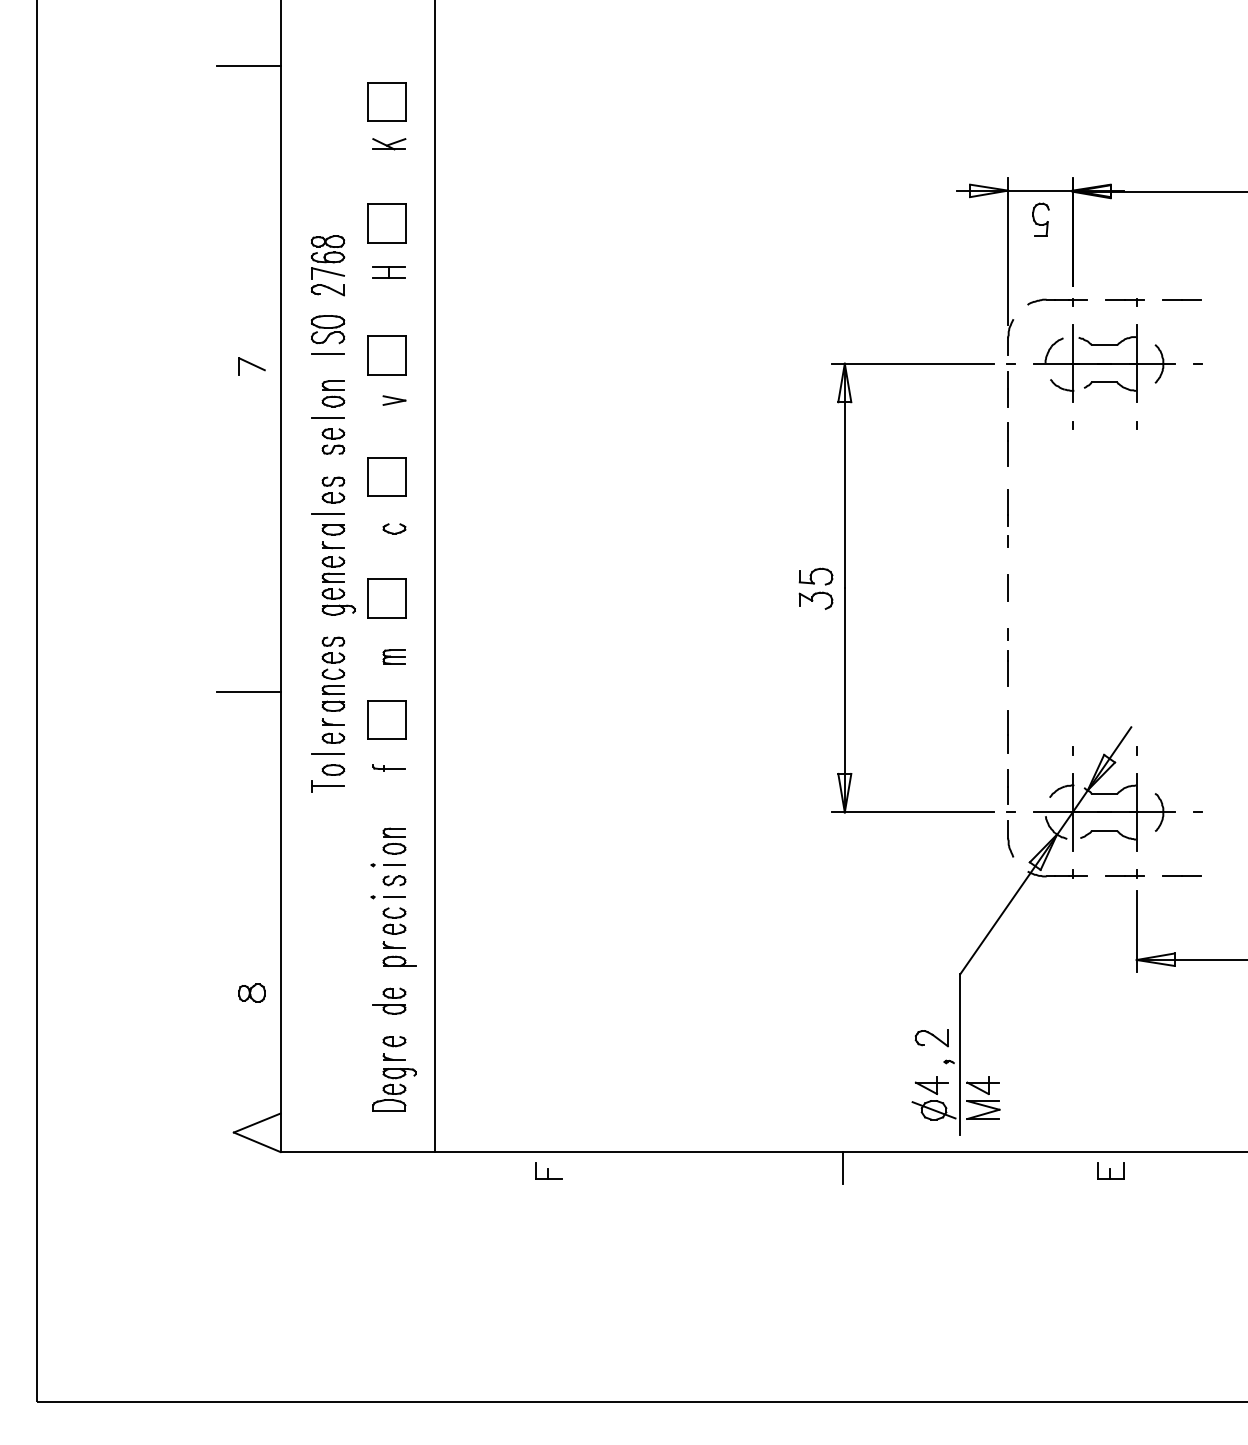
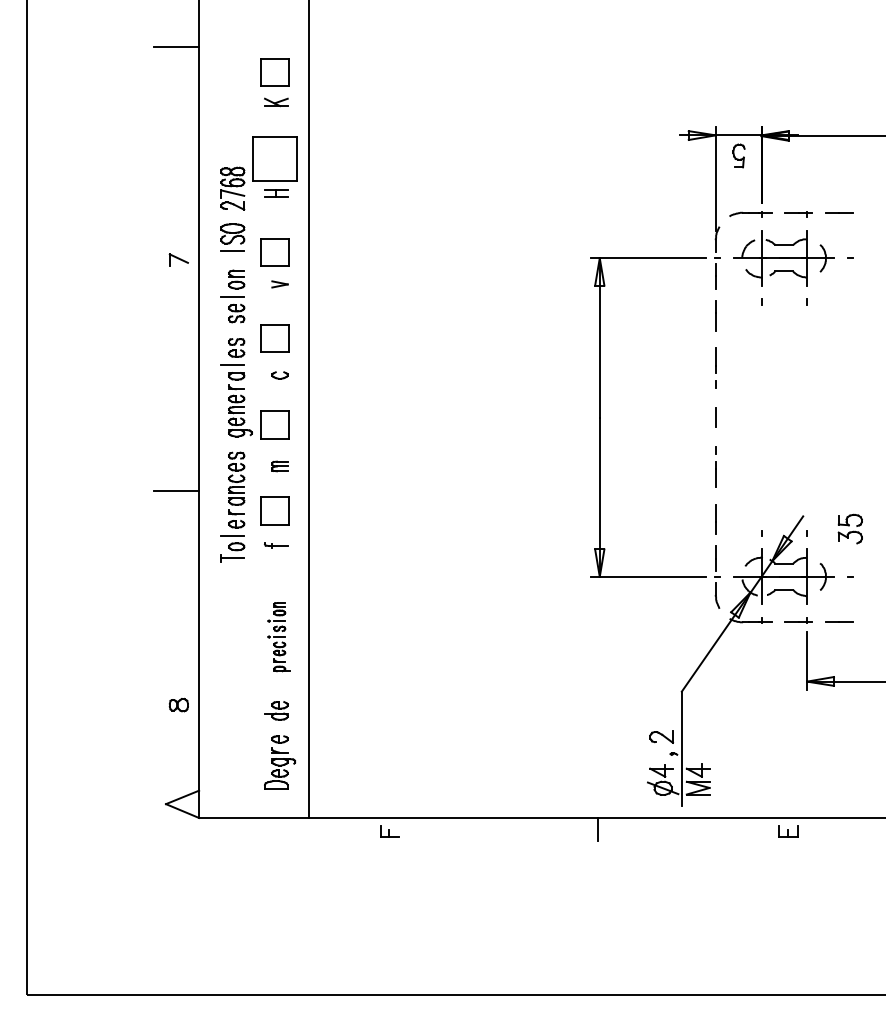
part: (386, 223) -> (274, 158), size x1.6
part: (814, 587) -> (849, 528), moved
part: (392, 896) -> (278, 636), size x0.7

